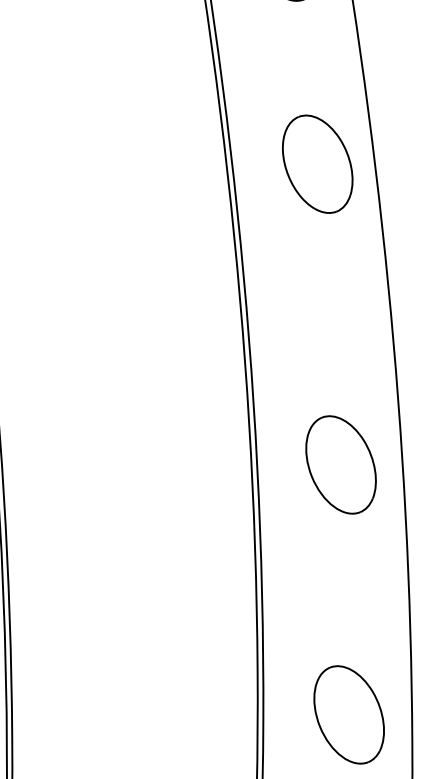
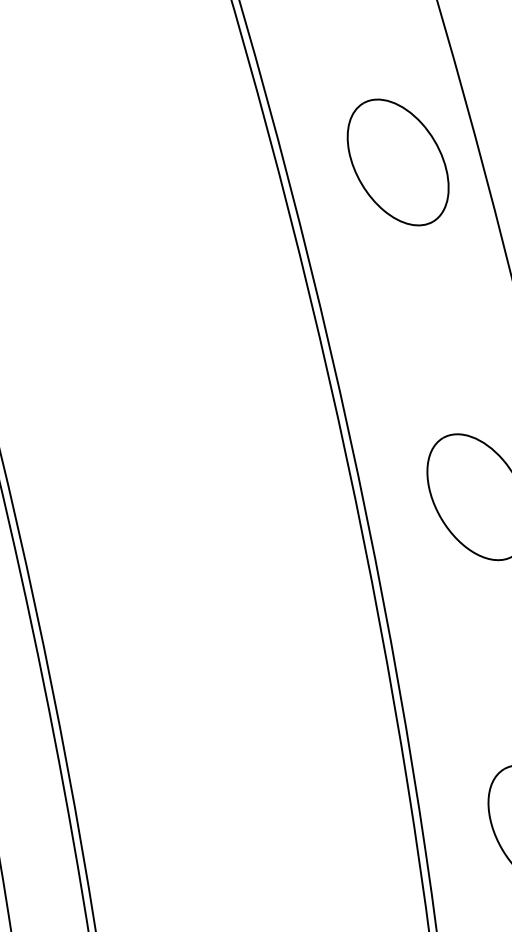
part: (317, 163) -> (397, 161), moved

